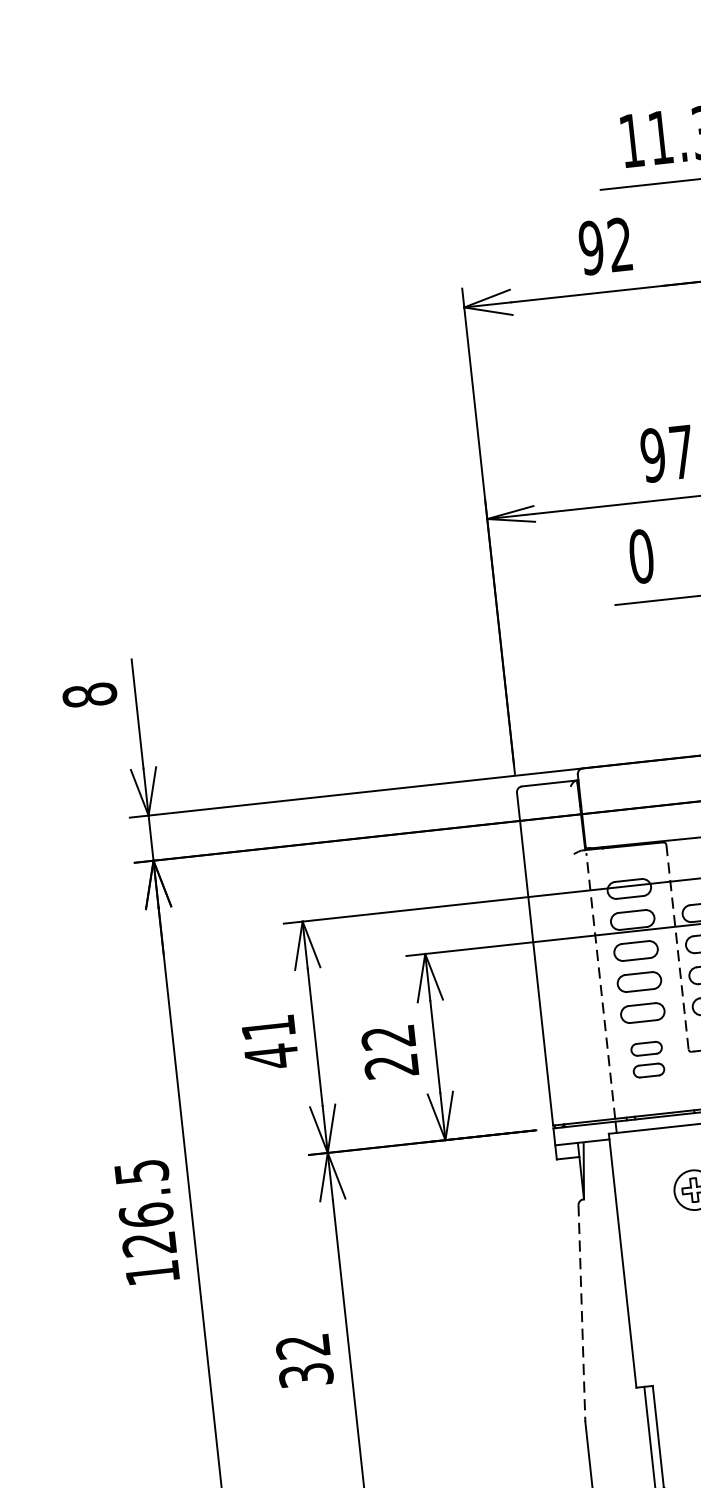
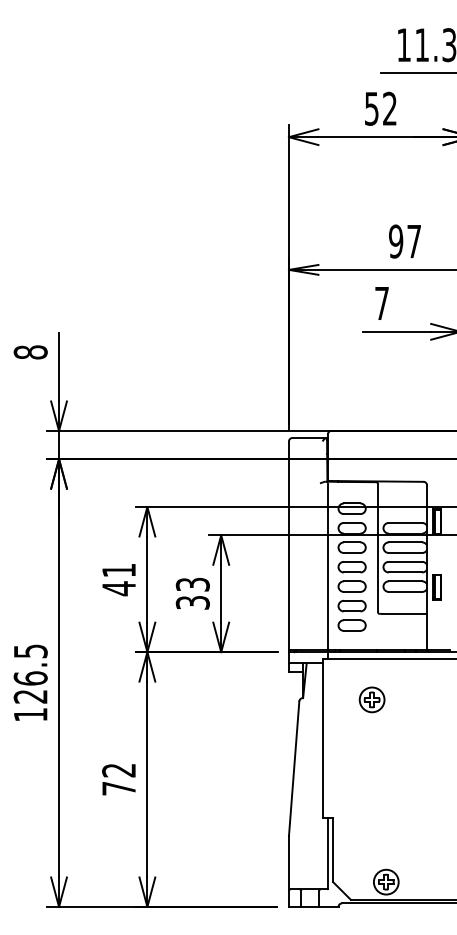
text: (590, 247) -> (371, 108), 92 -> 52
text: (642, 556) -> (382, 303), 0 -> 7
line: (678, 947) -> (378, 548), dashed -> solid
line: (600, 985) -> (327, 566), dashed -> solid
text: (389, 1051) -> (192, 593), 22 -> 33
part: (646, 1059) -> (351, 615), size x1.43
line: (582, 1312) -> (294, 768), dashed -> solid
text: (306, 1375) -> (119, 788), 32 -> 72

